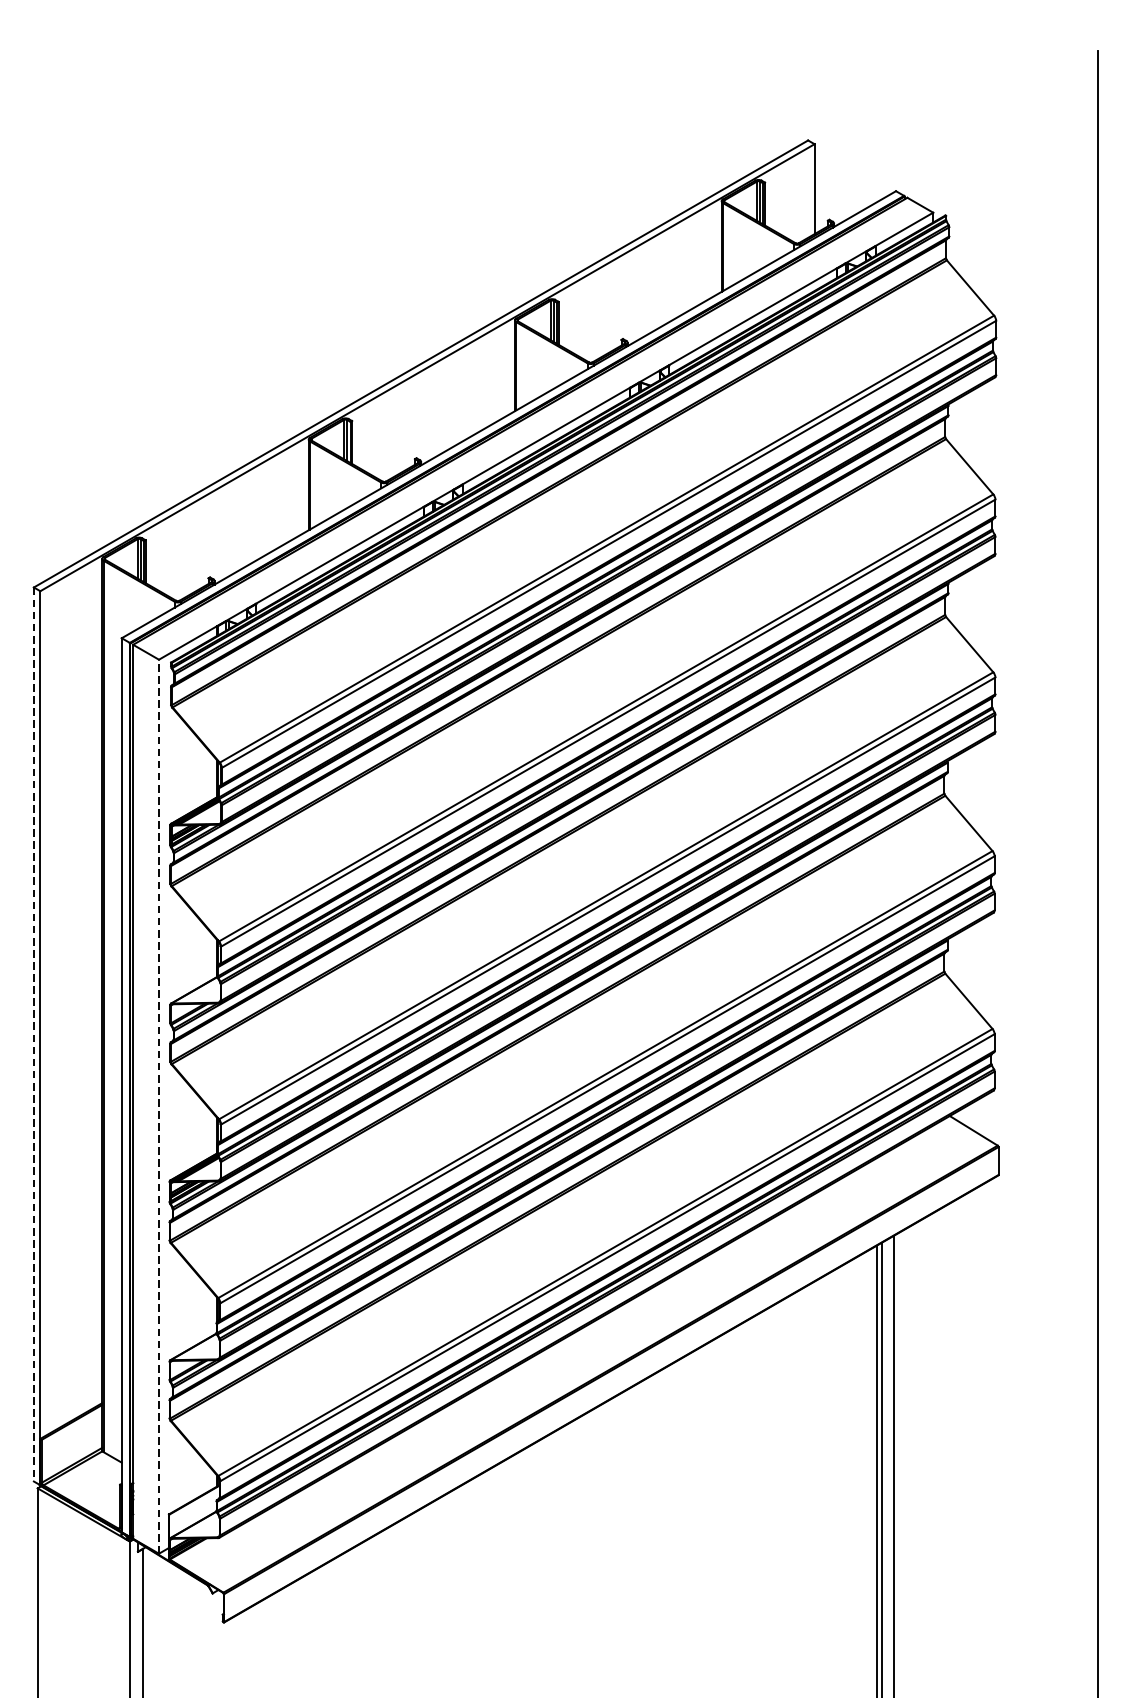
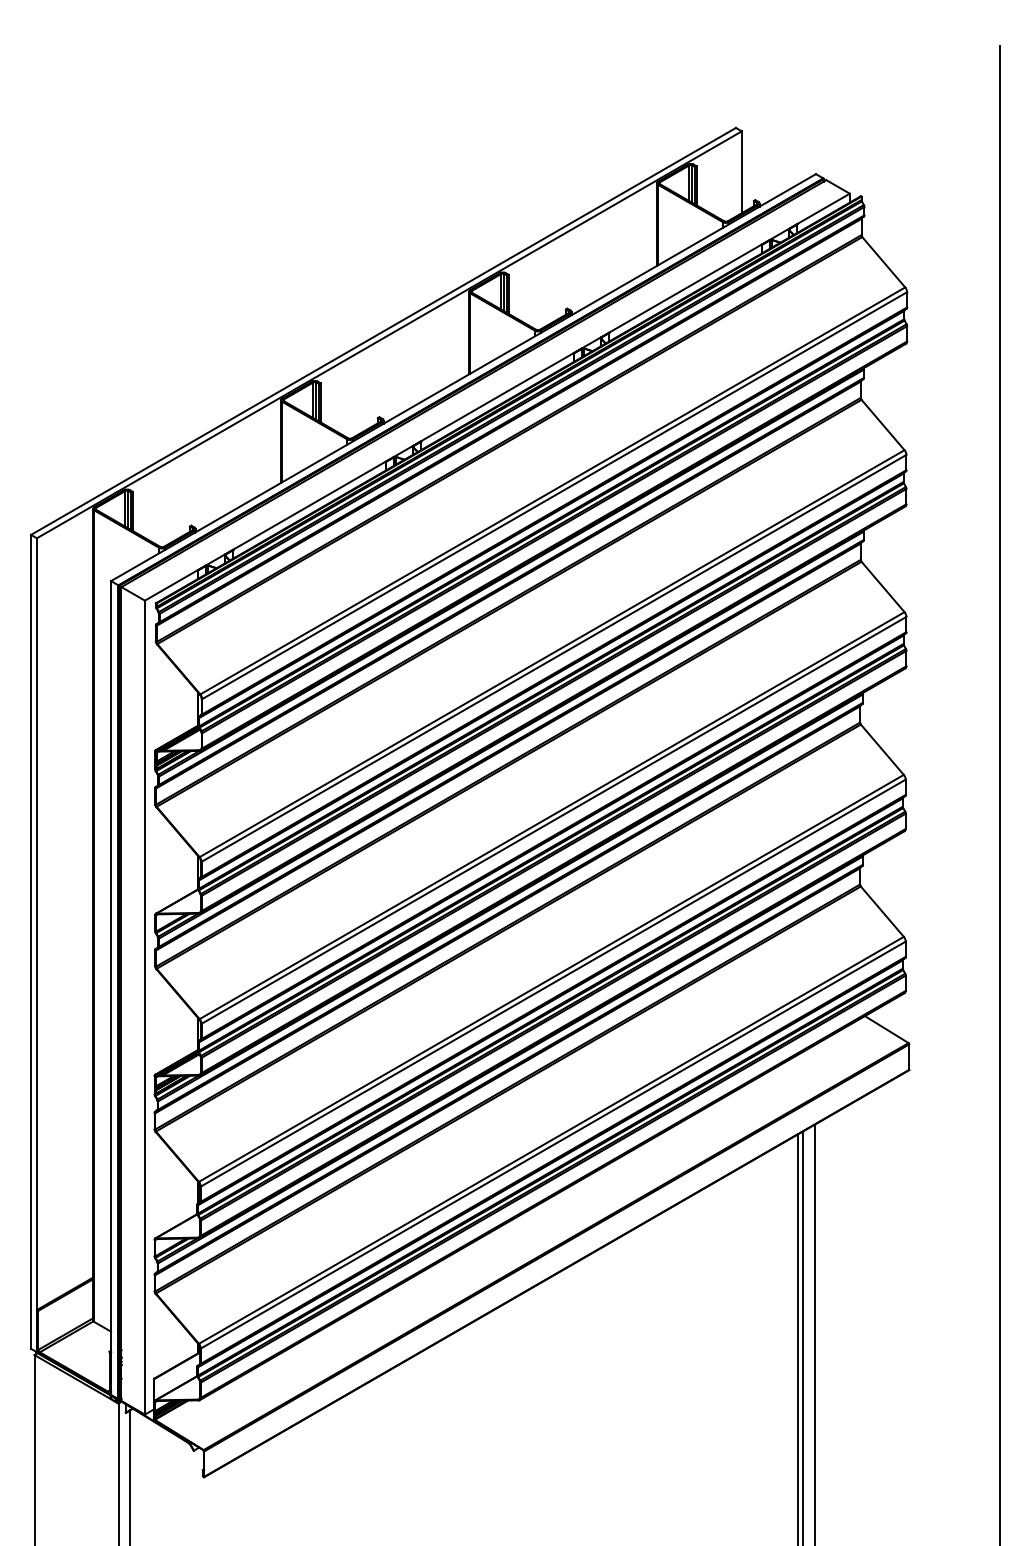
line: (34, 1034) -> (31, 941), dashed -> solid
line: (158, 1106) -> (144, 1007), dashed -> solid

